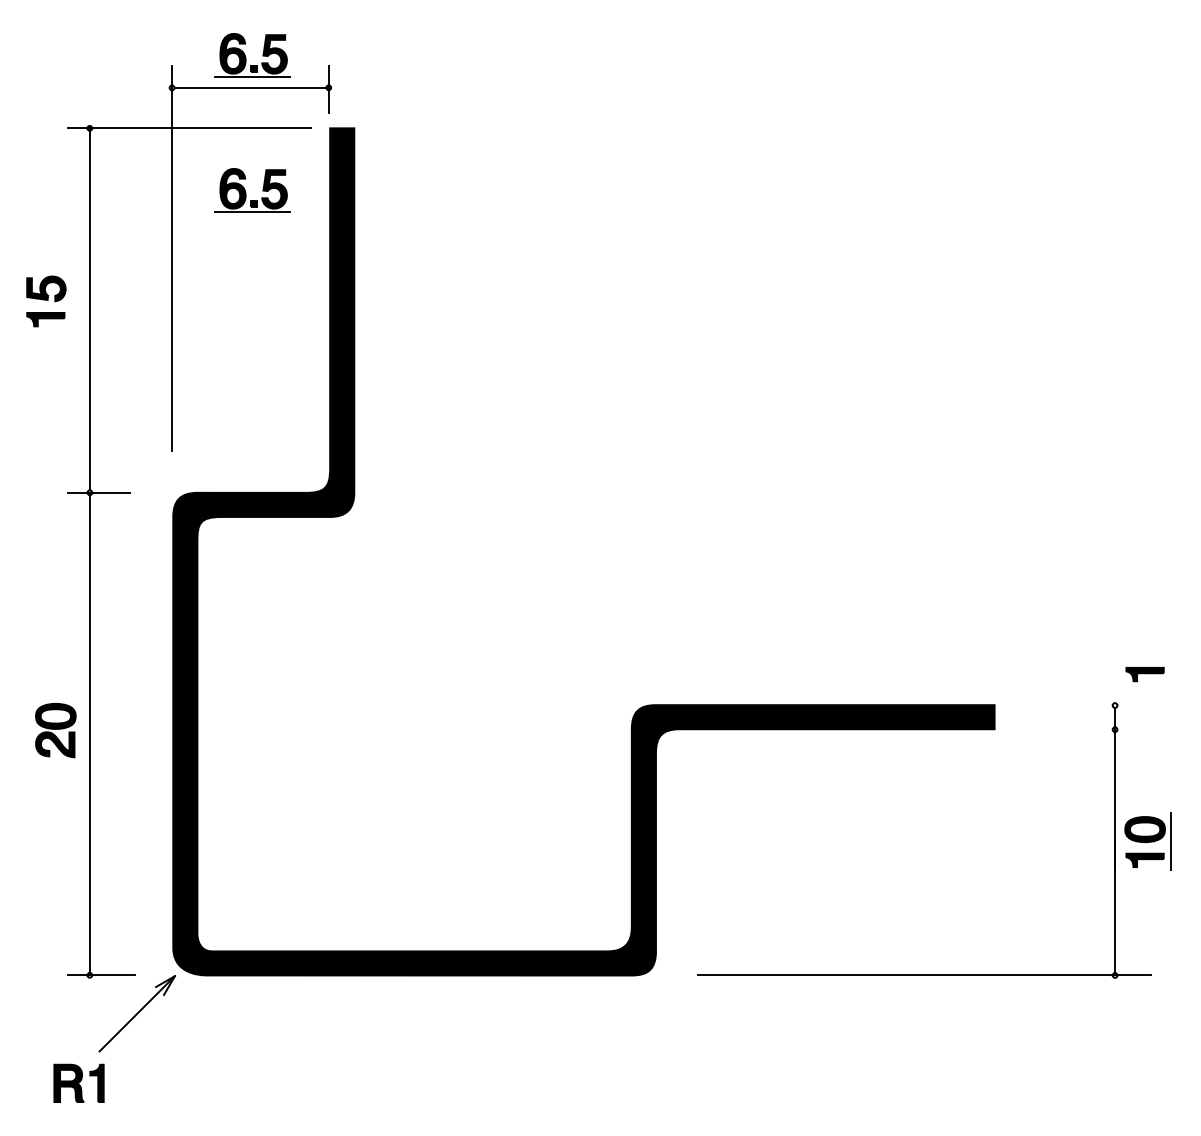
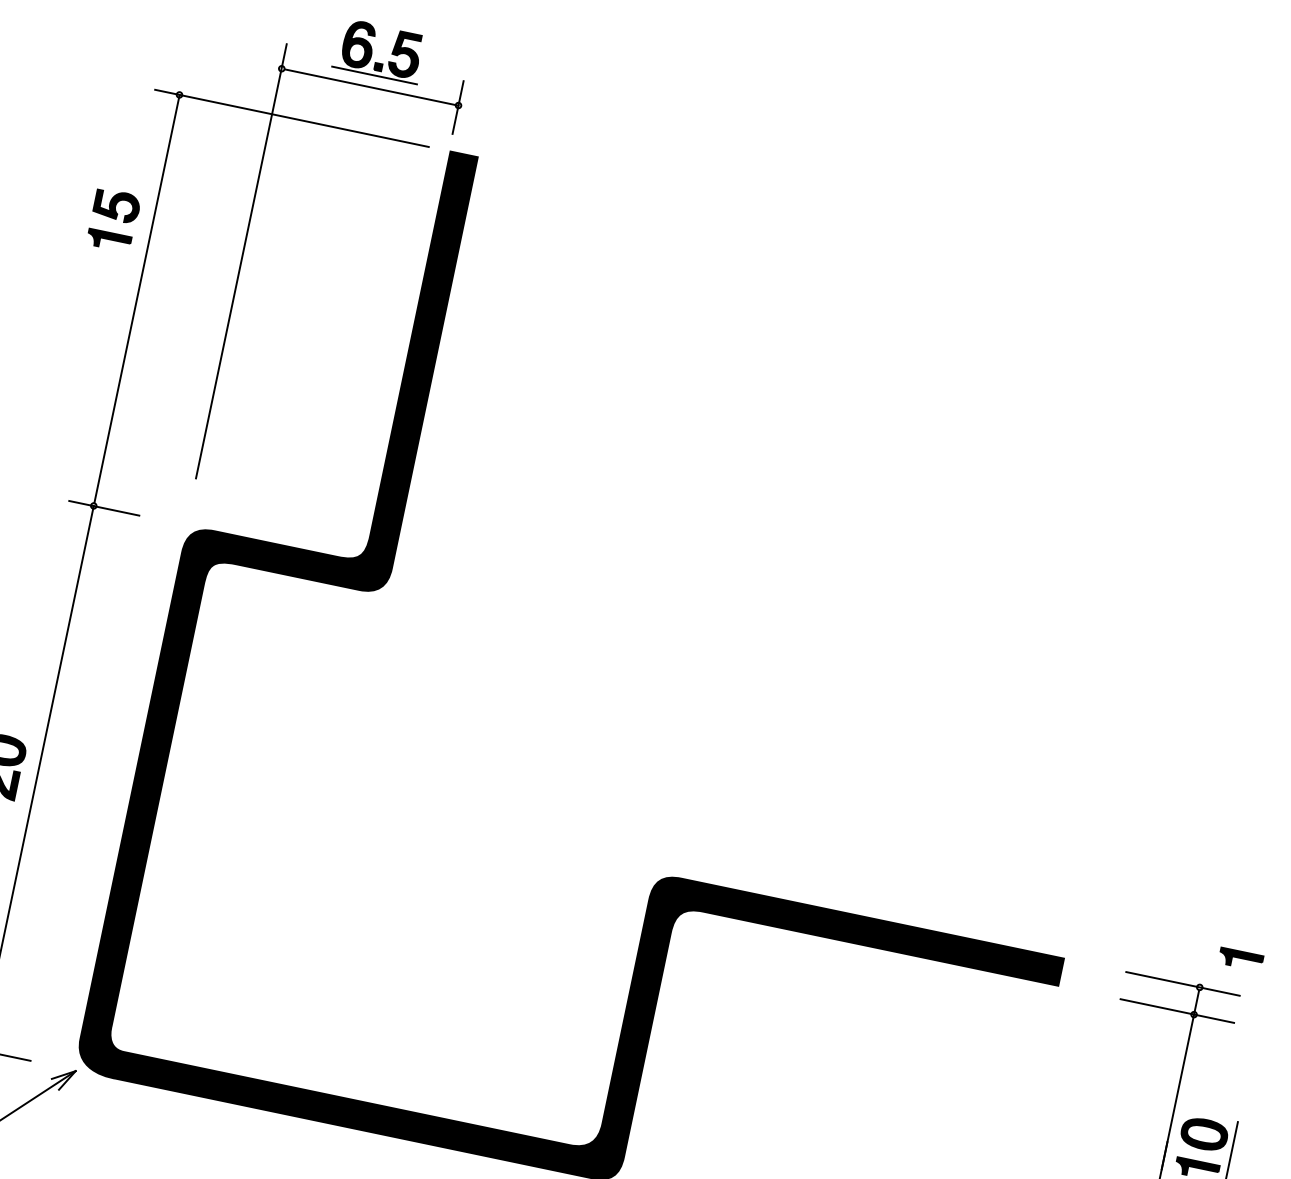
part: (246, 192) -> (341, 204), removed
part: (46, 301) -> (114, 220), moved
line: (1099, 705) -> (1182, 983), added
line: (1099, 729) -> (1176, 1010), added

